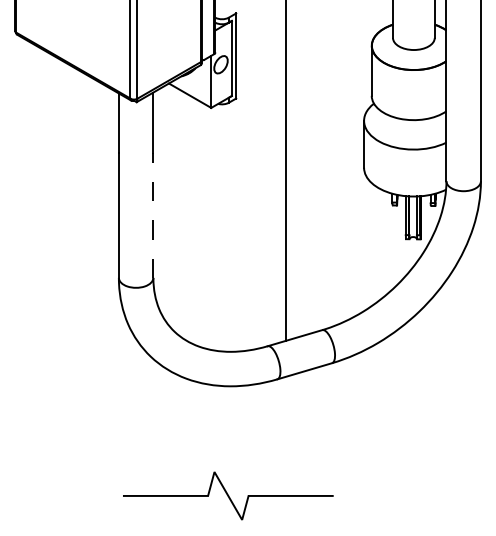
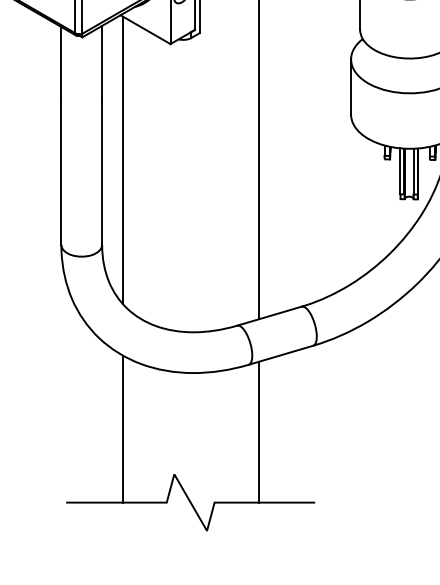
line: (170, 205) -> (122, 159), added
line: (153, 215) -> (102, 171), dashed -> solid
line: (170, 433) -> (122, 428), added
line: (285, 435) -> (258, 431), added

